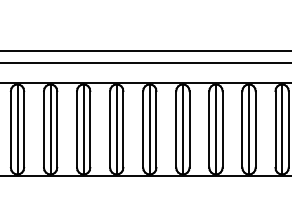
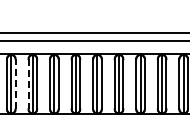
line: (23, 129) -> (15, 84), solid -> dashed
line: (43, 129) -> (28, 84), solid -> dashed

